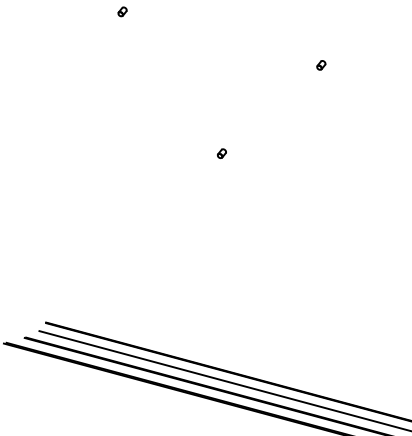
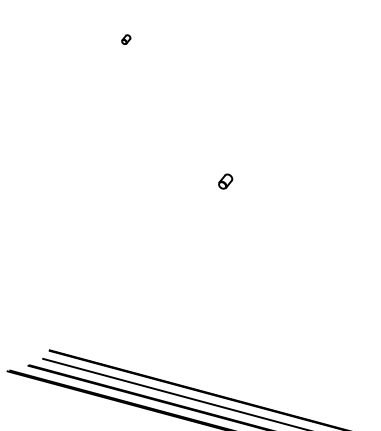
part: (321, 65) -> (325, 93), removed
part: (221, 153) -> (225, 181), size x1.6

